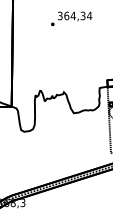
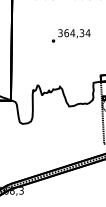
text: (71, 18) -> (71, 35), moved

